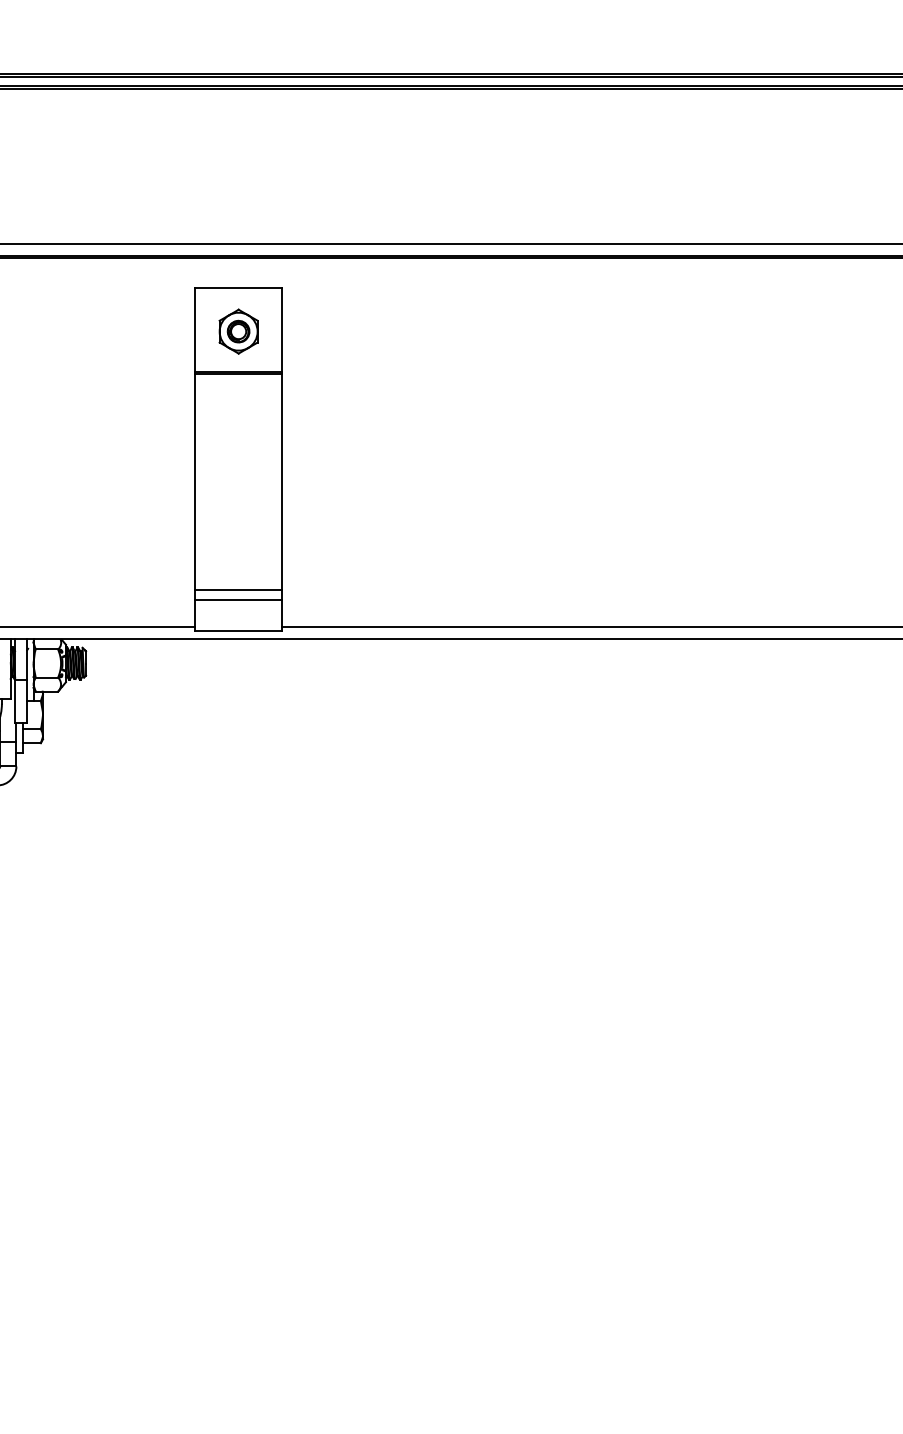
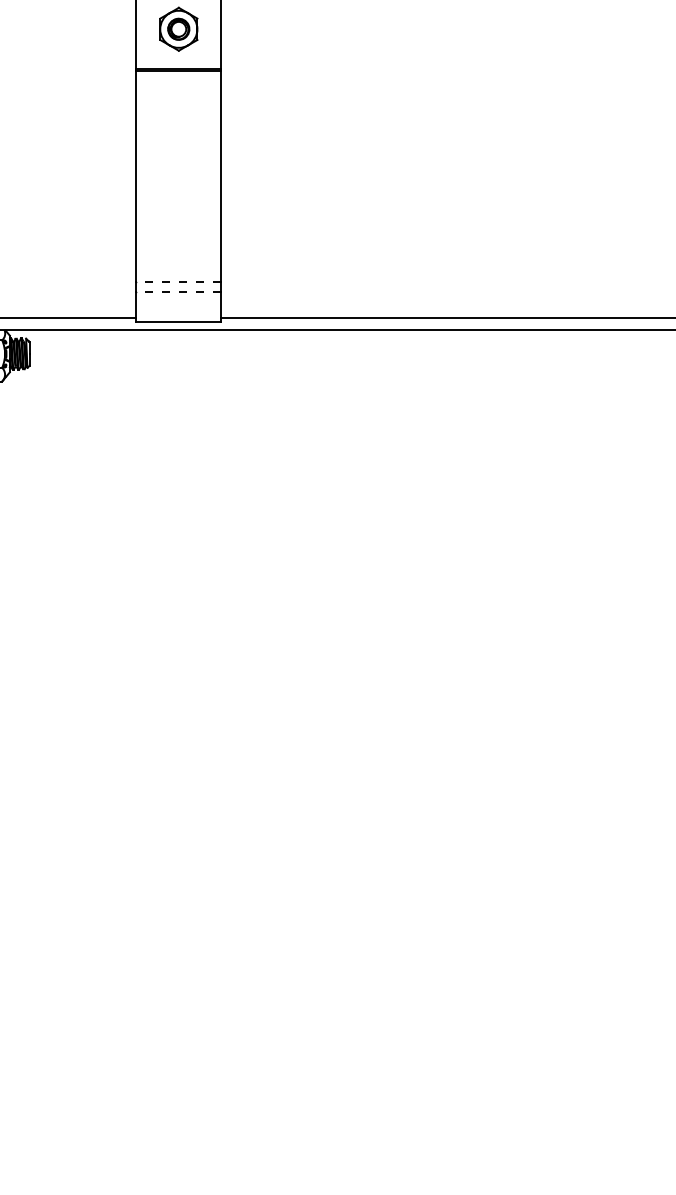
line: (238, 590) -> (178, 282), solid -> dashed
line: (238, 599) -> (178, 291), solid -> dashed

